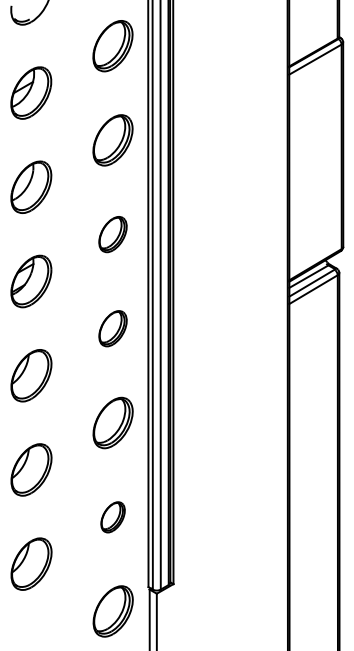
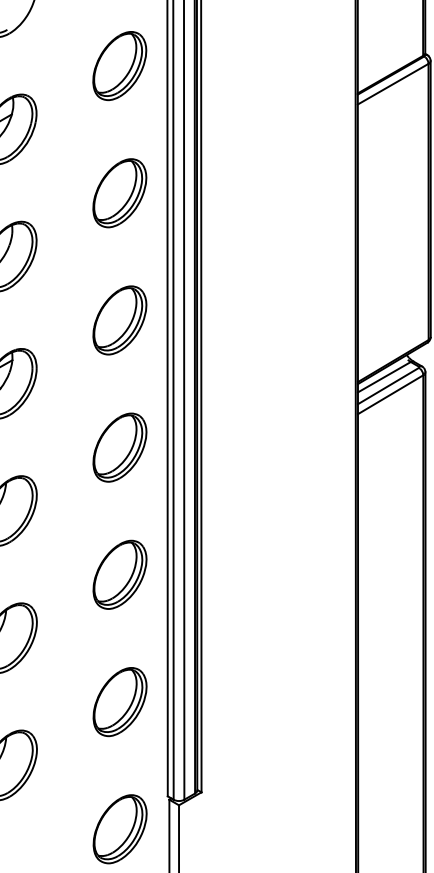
part: (112, 234) -> (119, 320), size x1.43
part: (112, 328) -> (119, 447), size x1.43
part: (112, 517) -> (119, 702), size x1.67

